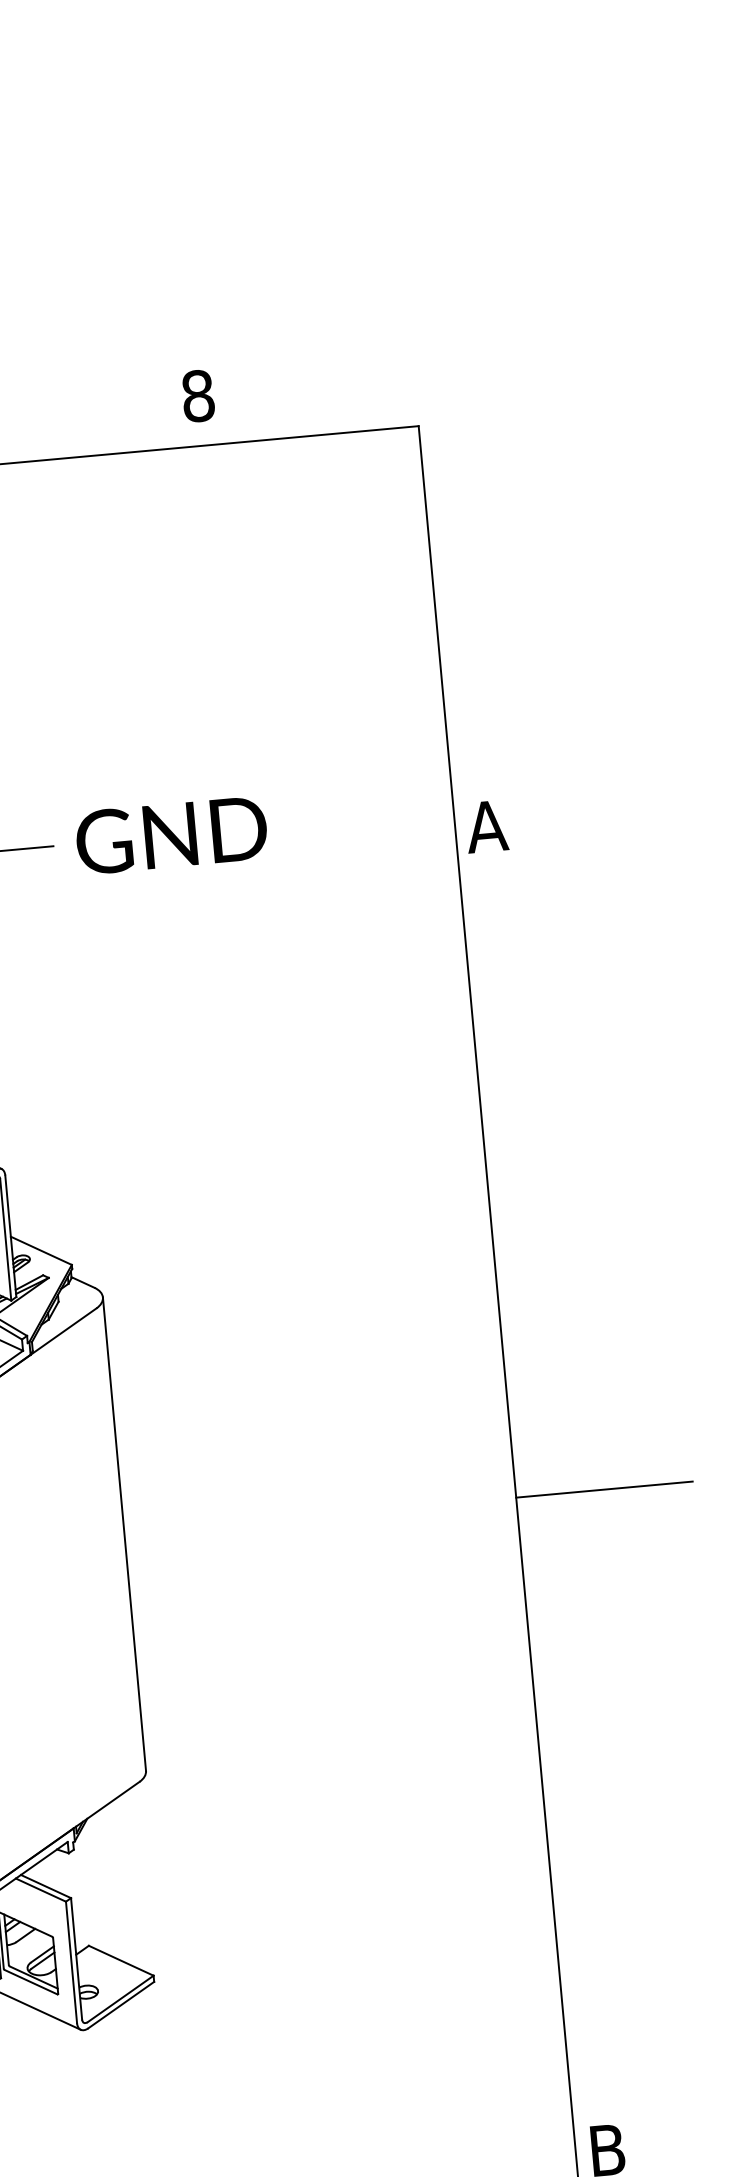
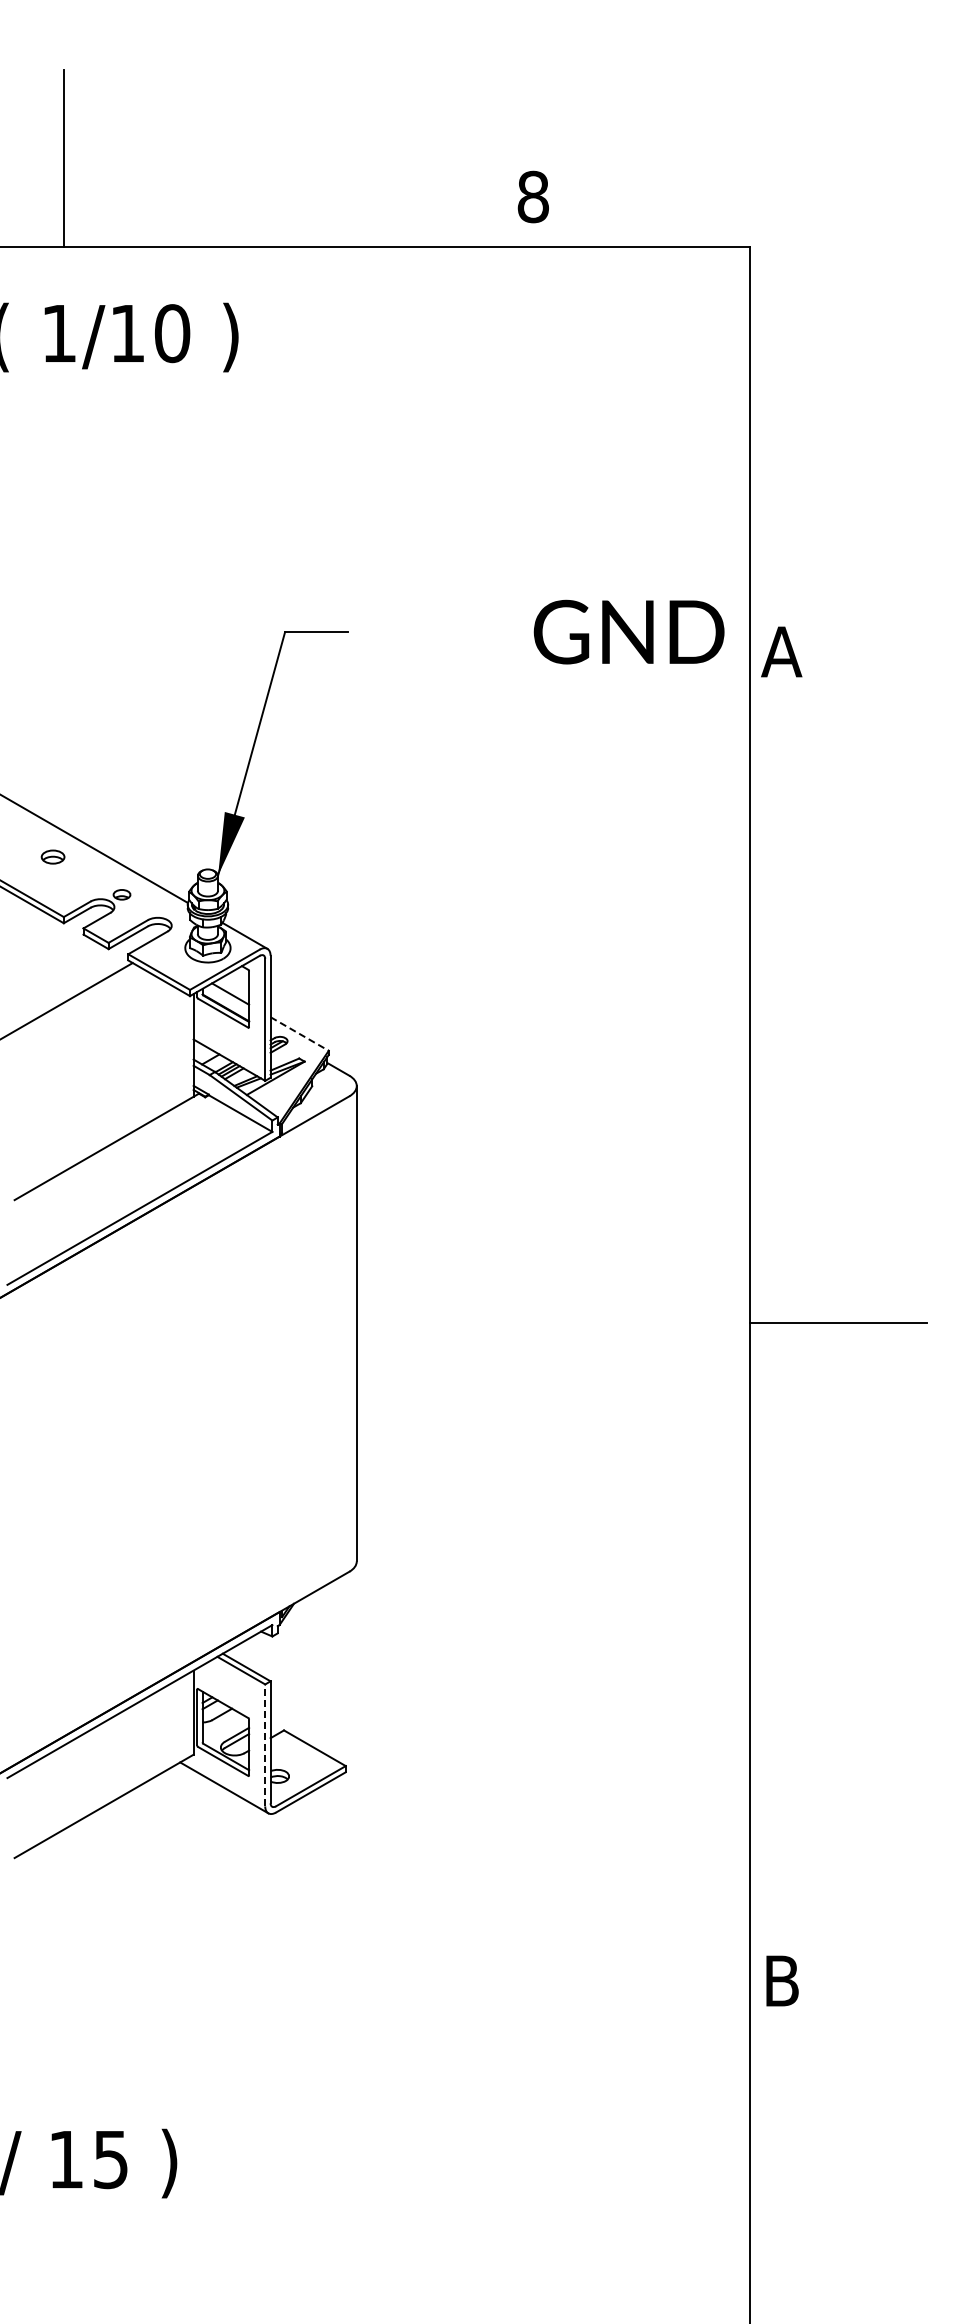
text: (171, 834) -> (628, 631), moved
line: (41, 1251) -> (299, 1034), solid -> dashed
line: (71, 1962) -> (265, 1745), solid -> dashed

